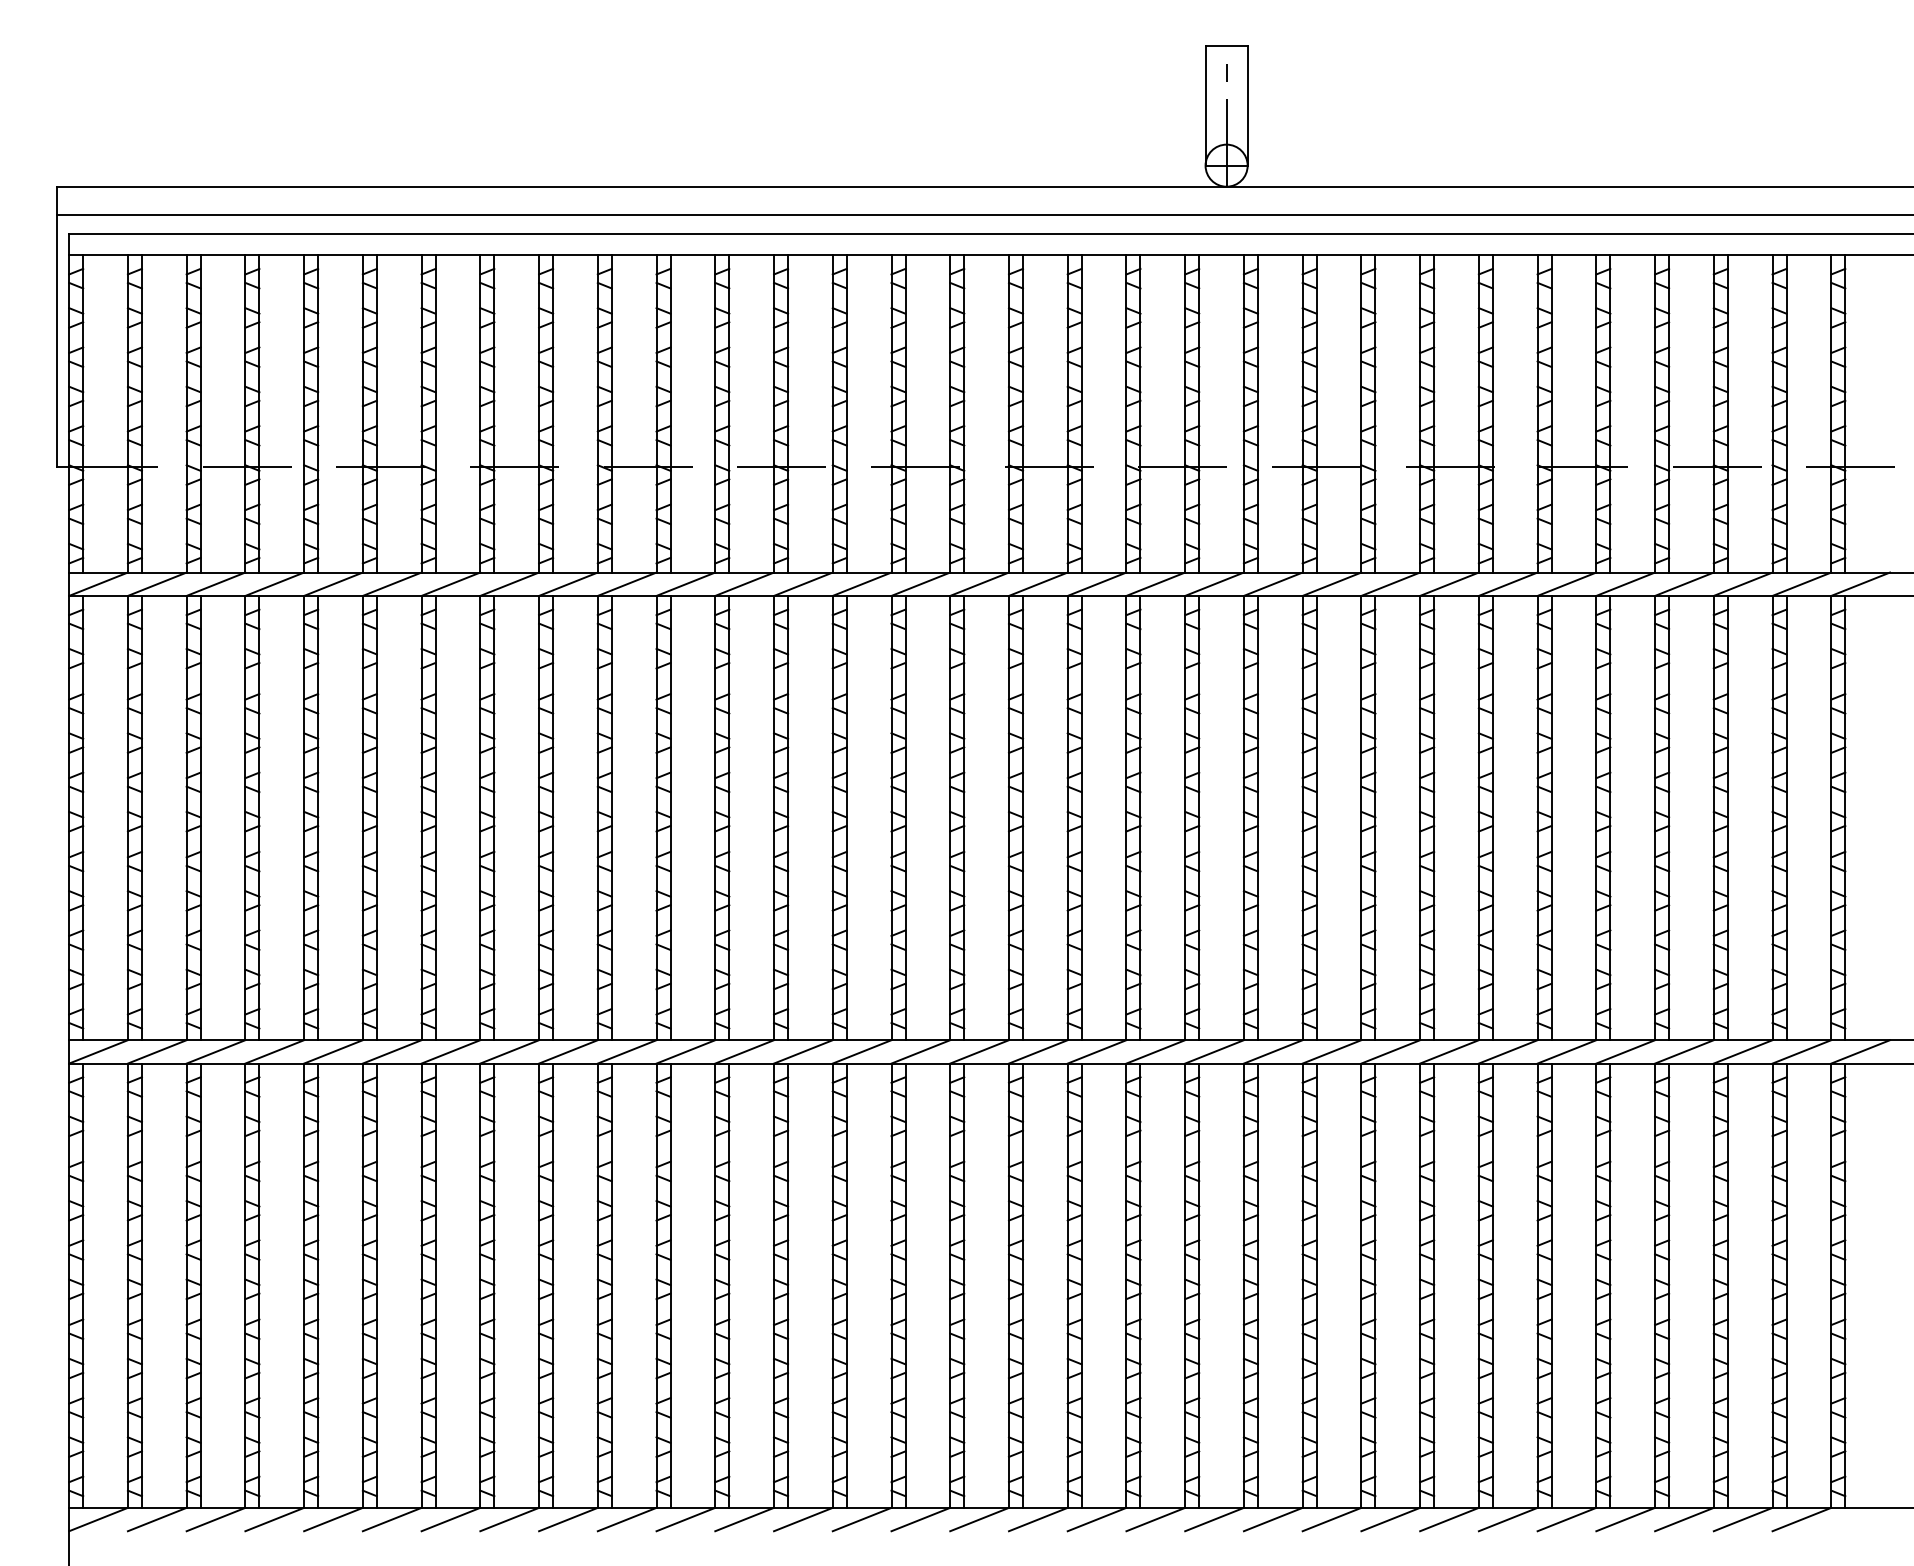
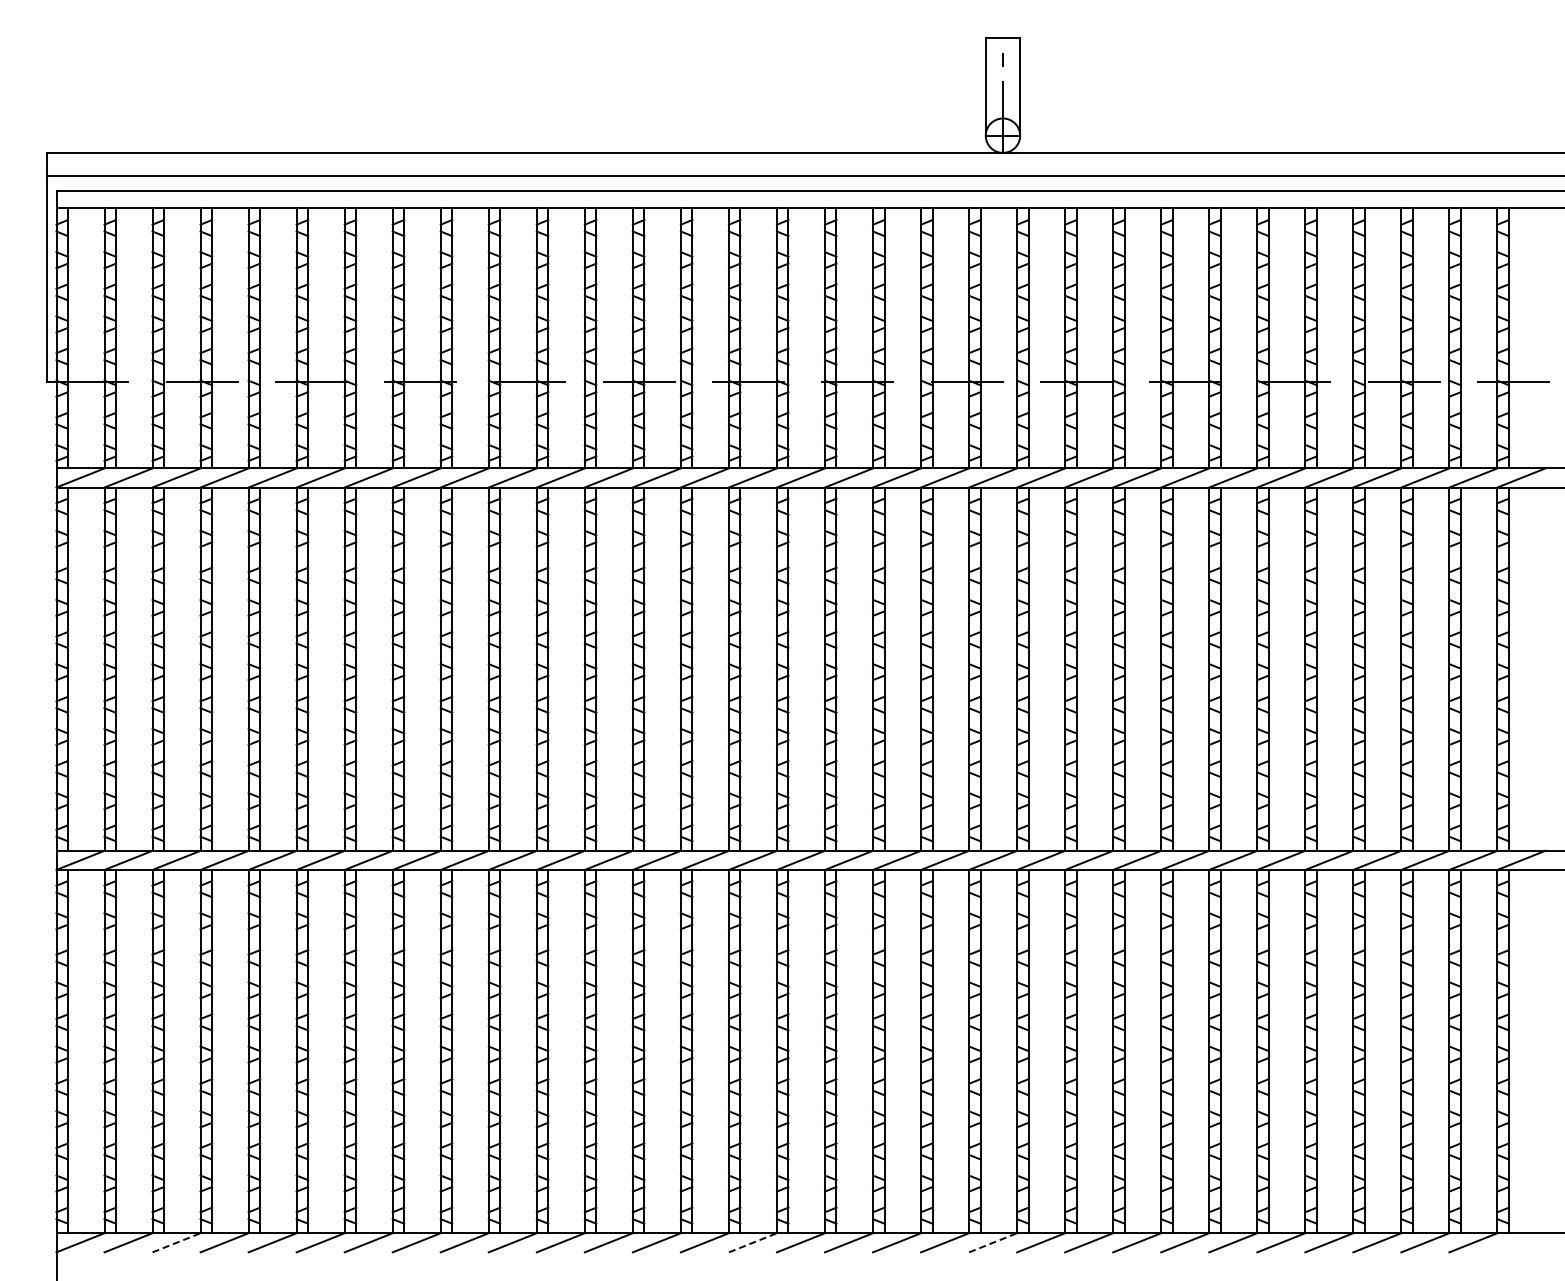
line: (215, 1519) -> (176, 1242), solid -> dashed
line: (920, 1519) -> (752, 1242), solid -> dashed
line: (1215, 1519) -> (993, 1242), solid -> dashed

